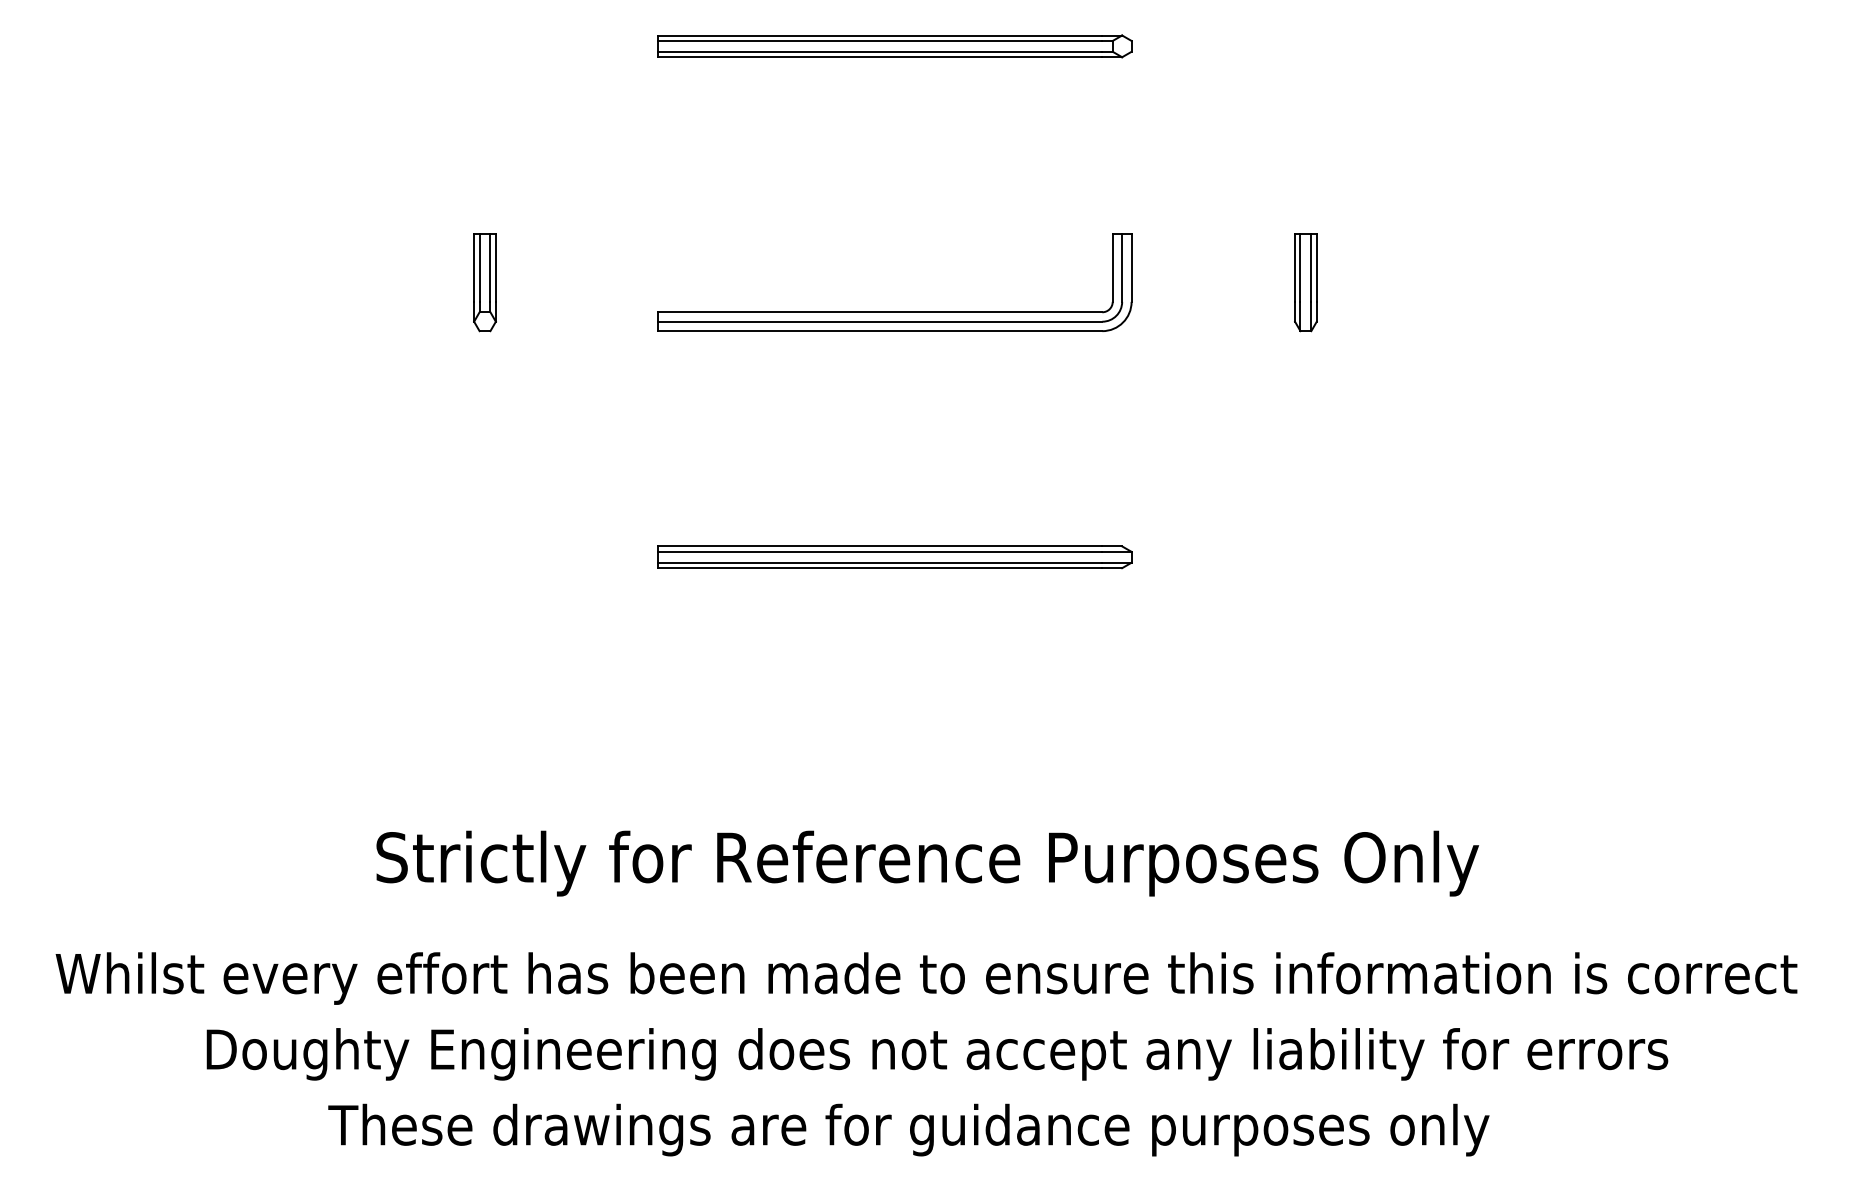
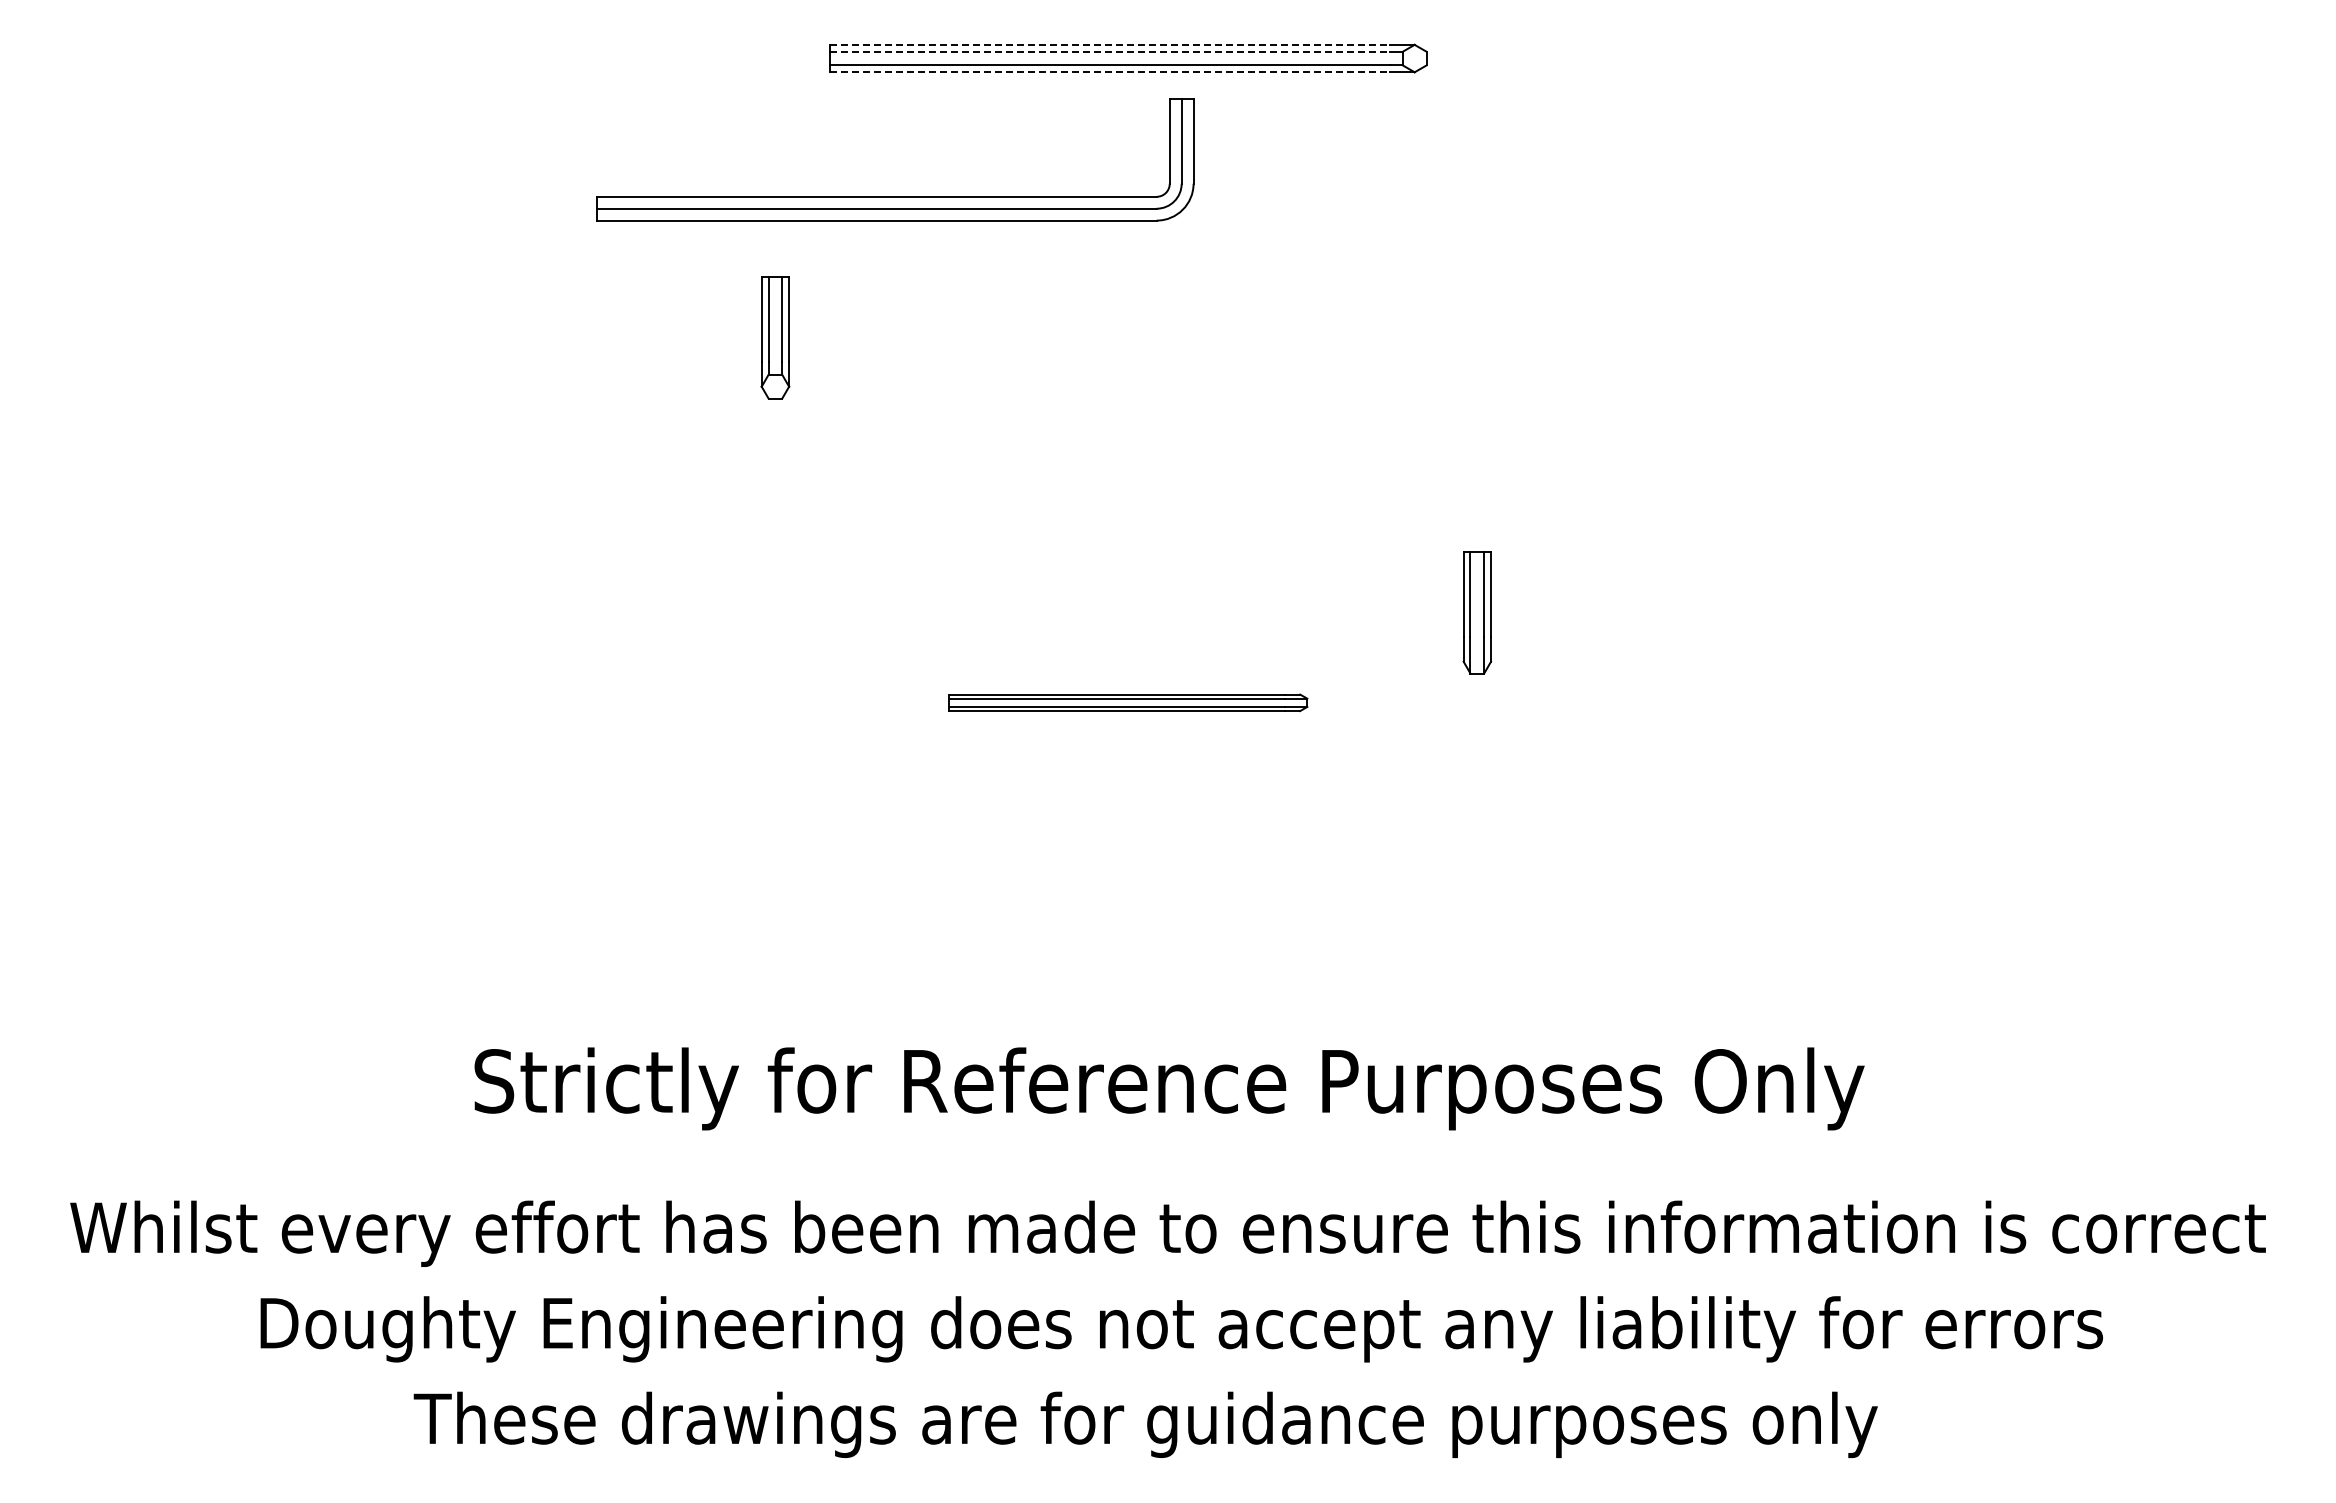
line: (880, 35) -> (1110, 44), solid -> dashed
line: (880, 40) -> (1110, 51), solid -> dashed
line: (880, 57) -> (1110, 72), solid -> dashed
part: (485, 282) -> (775, 337), moved
part: (1306, 282) -> (1477, 612), moved
part: (895, 312) -> (895, 196), moved
part: (895, 557) -> (1128, 702), size x0.6

